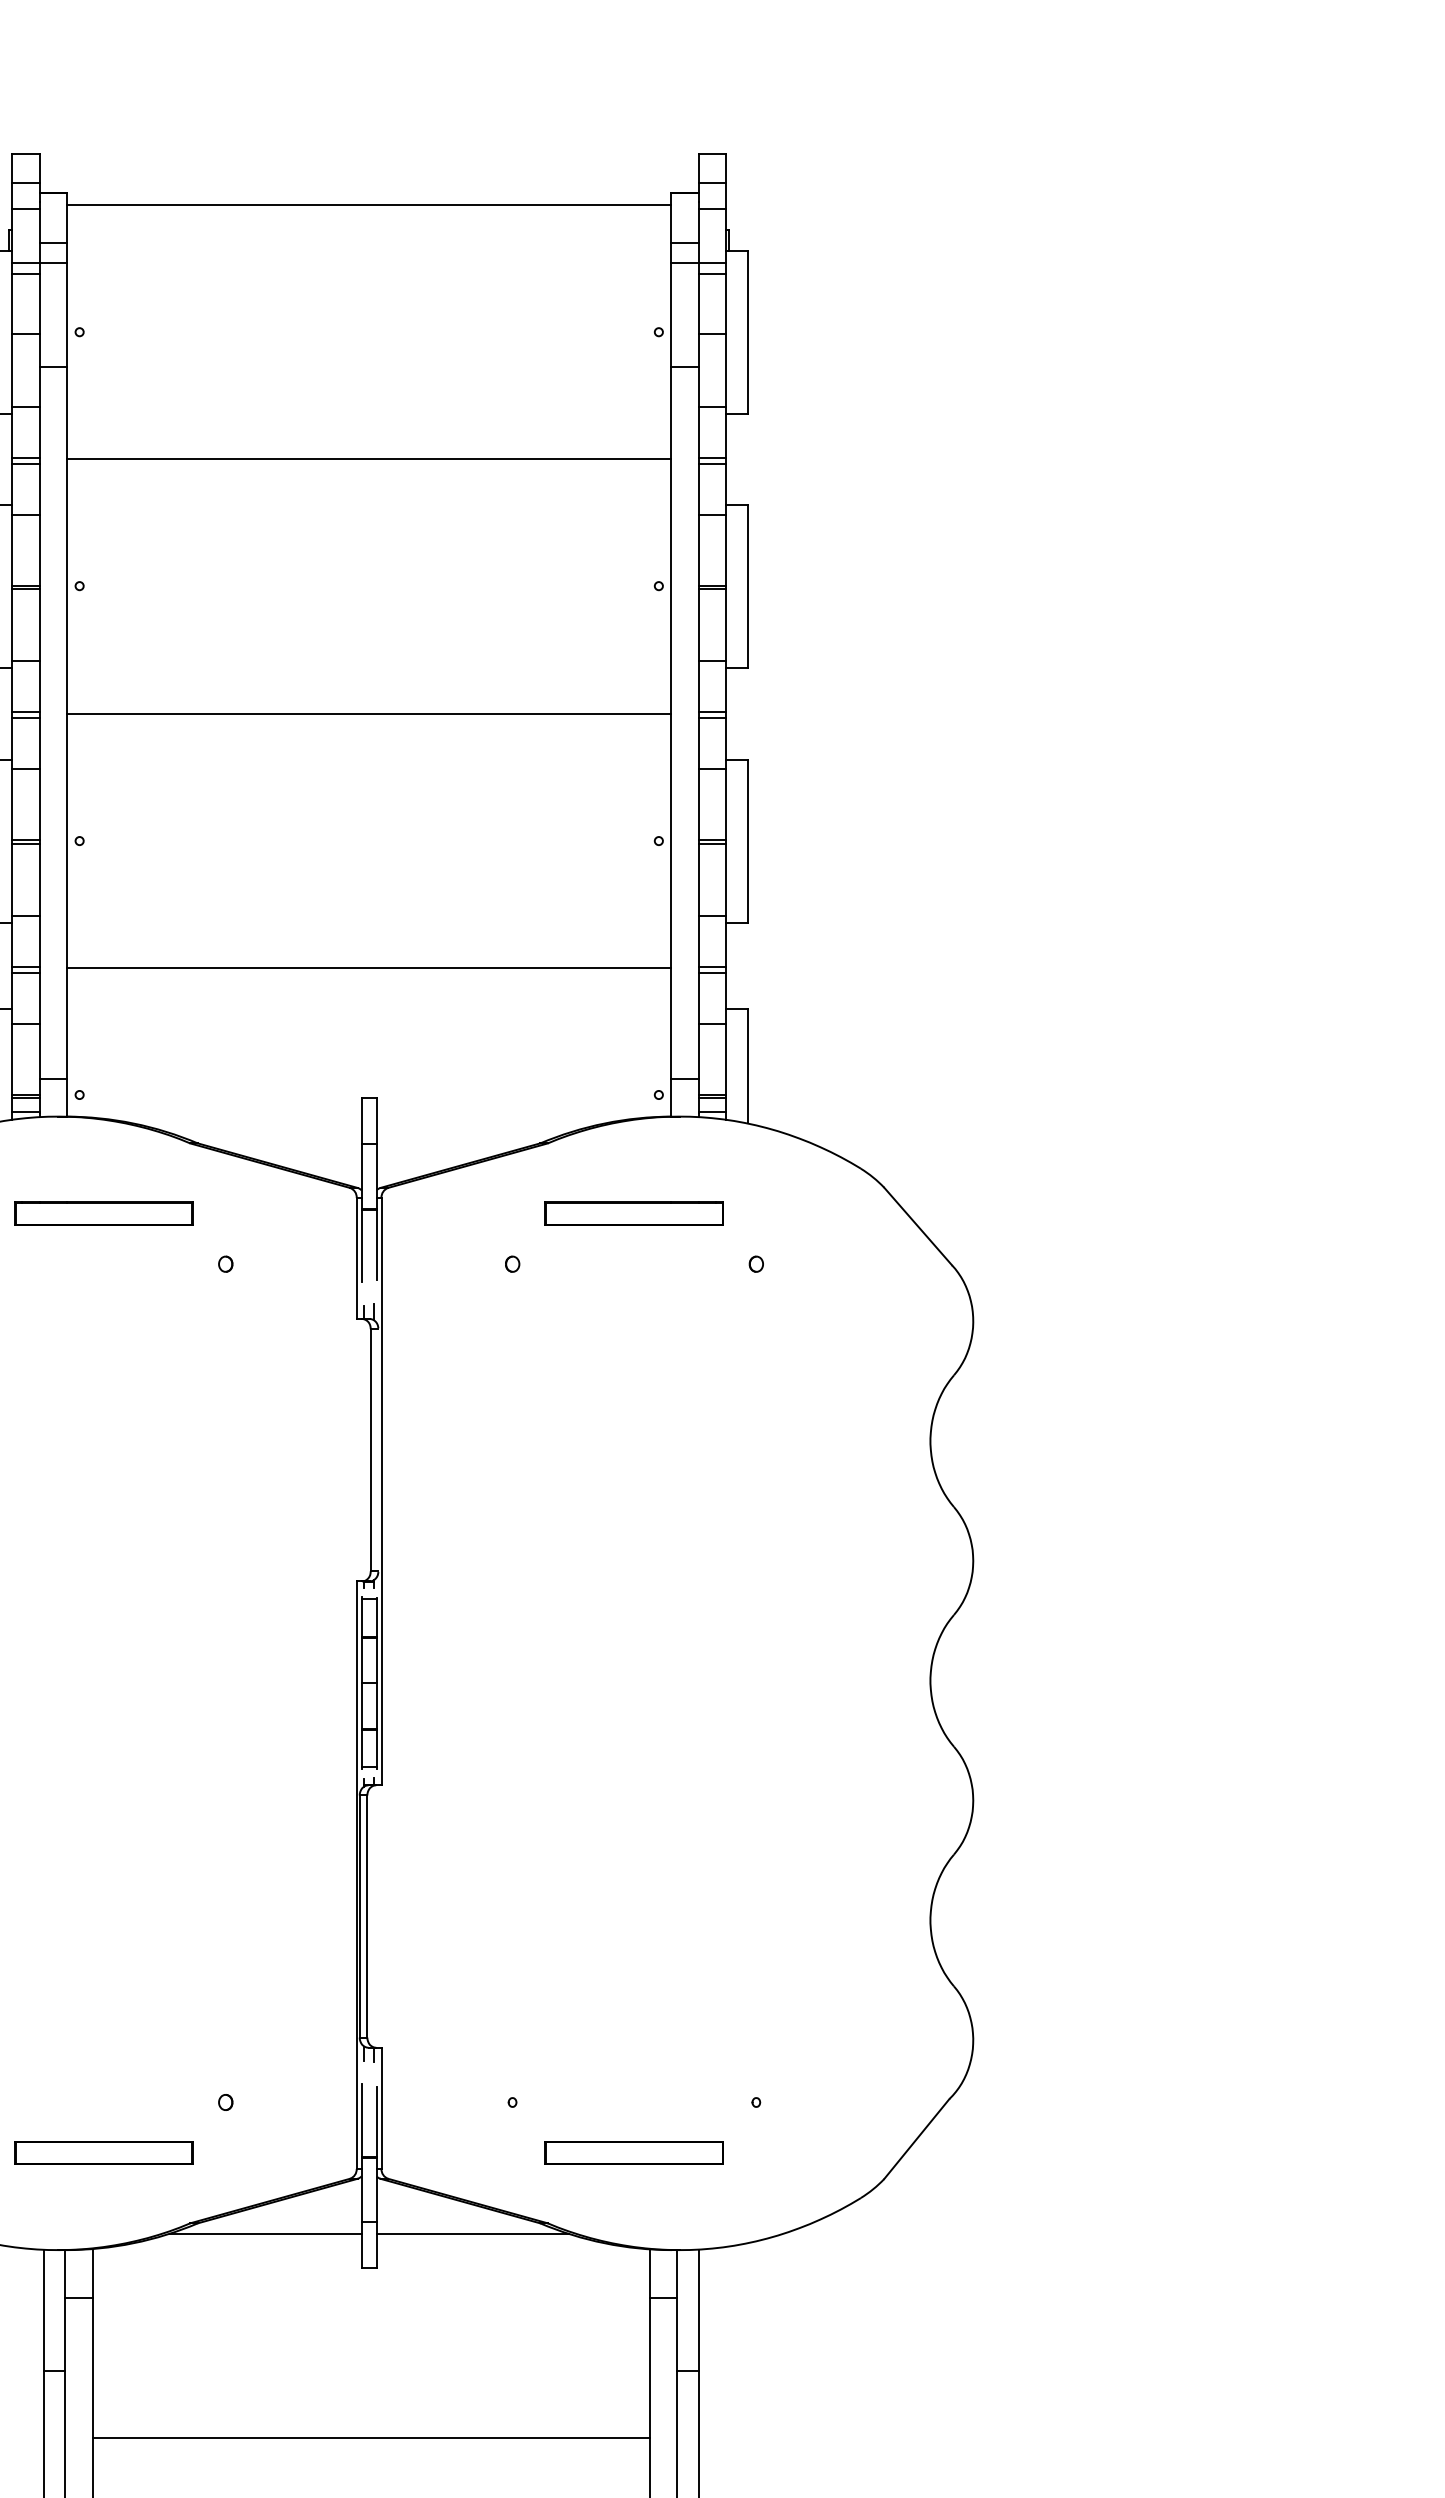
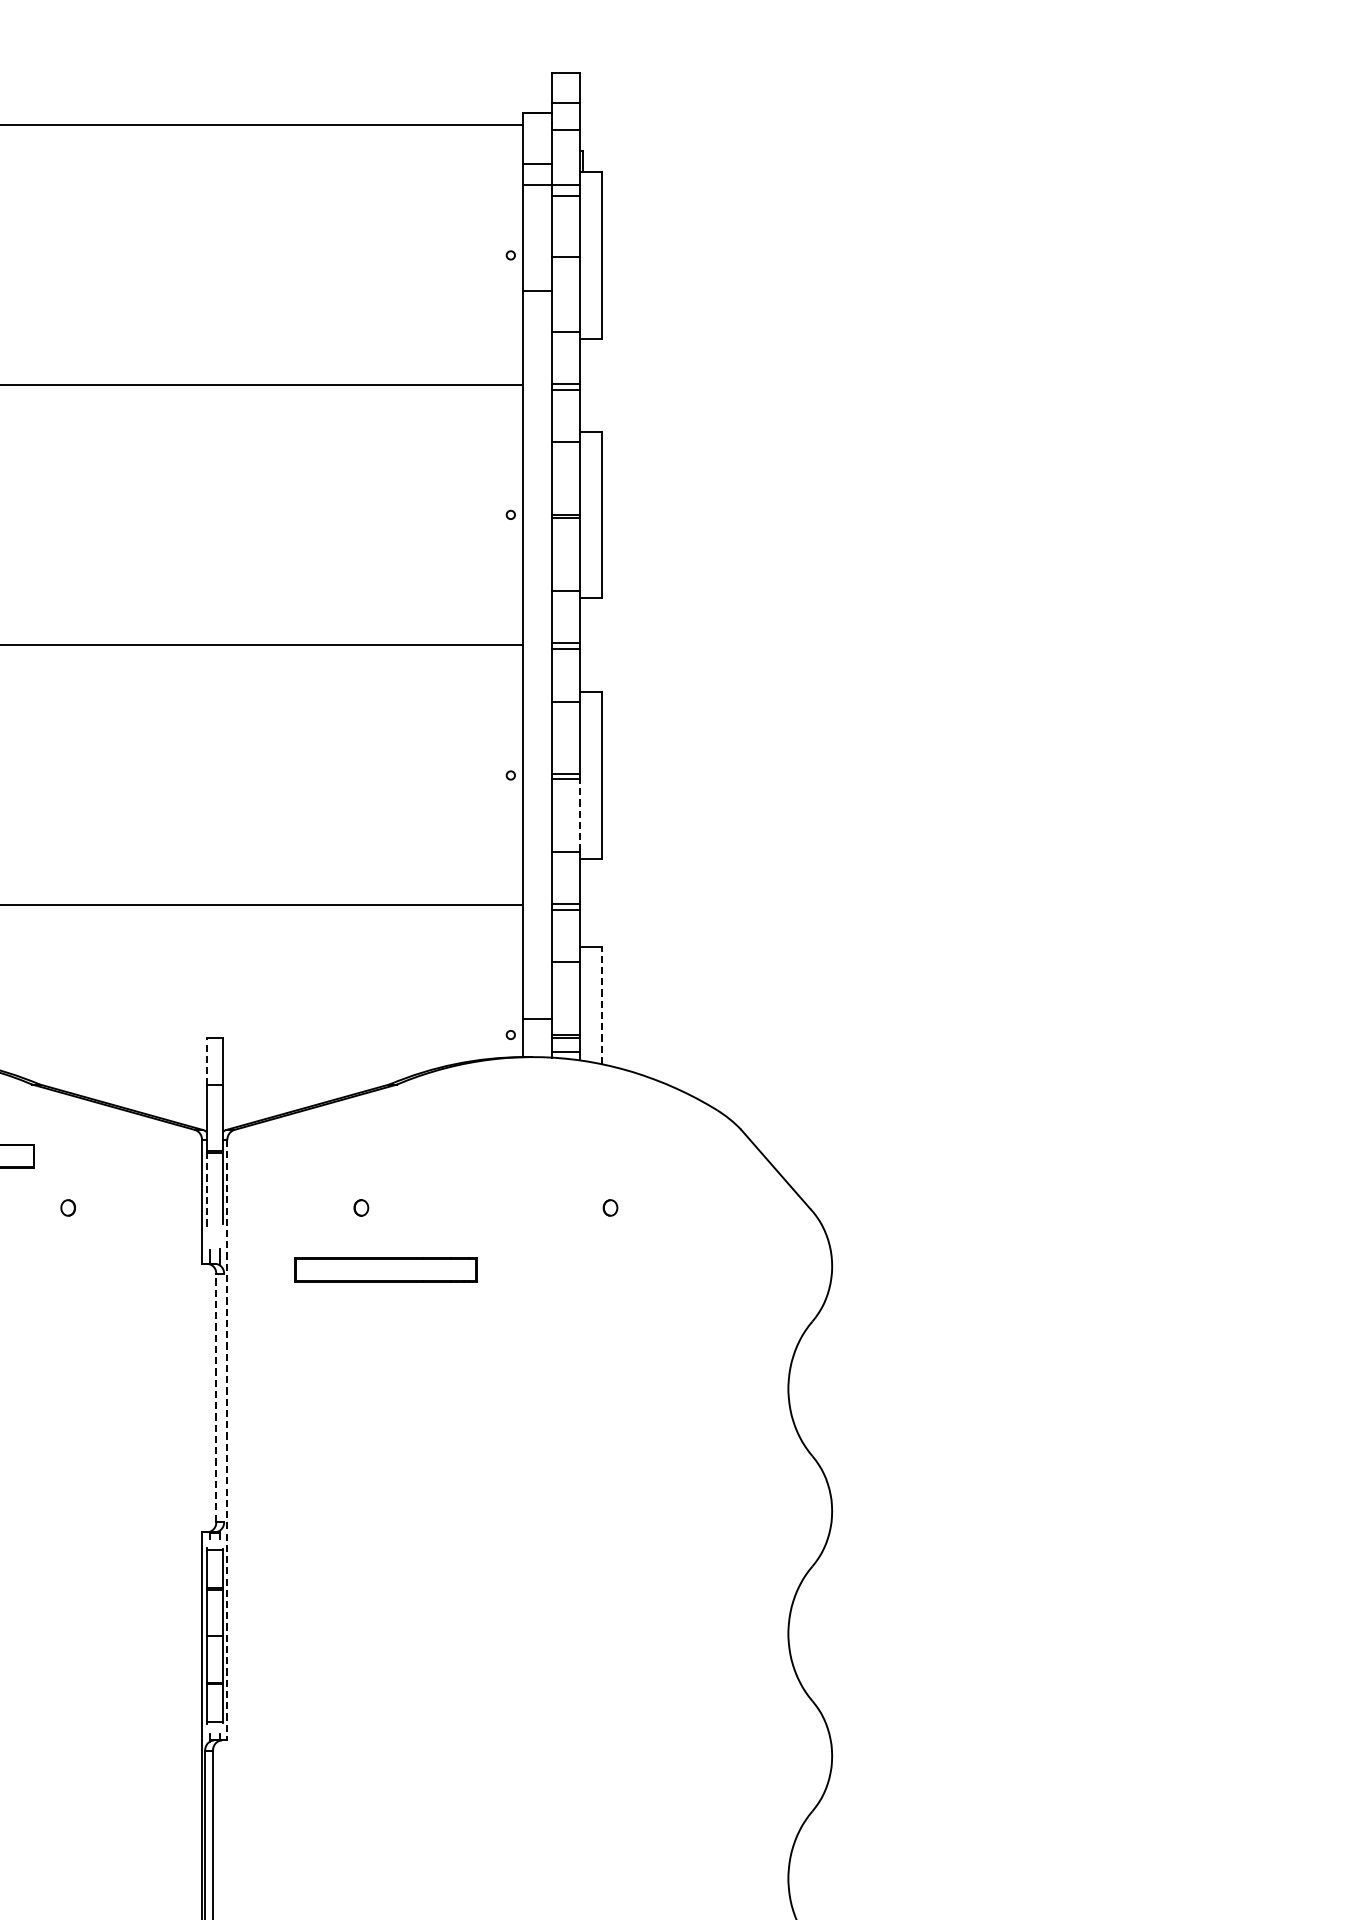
line: (726, 879) -> (579, 814), solid -> dashed
line: (747, 1065) -> (601, 1004), solid -> dashed
line: (361, 1121) -> (206, 1062), solid -> dashed
part: (633, 1213) -> (384, 1269), moved
line: (361, 1245) -> (206, 1188), solid -> dashed
line: (370, 1449) -> (216, 1397), solid -> dashed
line: (381, 1491) -> (227, 1440), solid -> dashed

